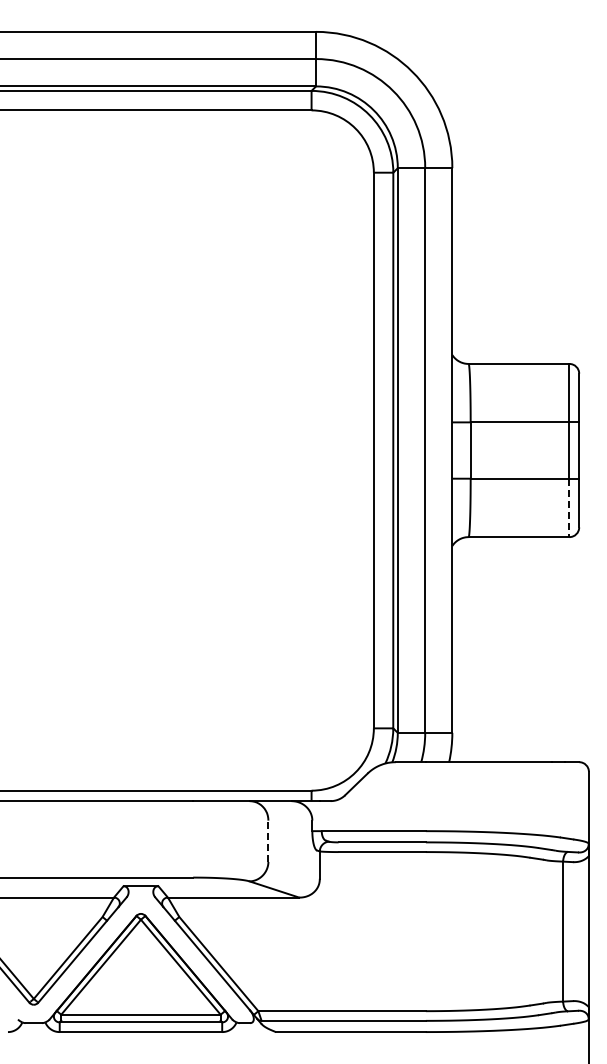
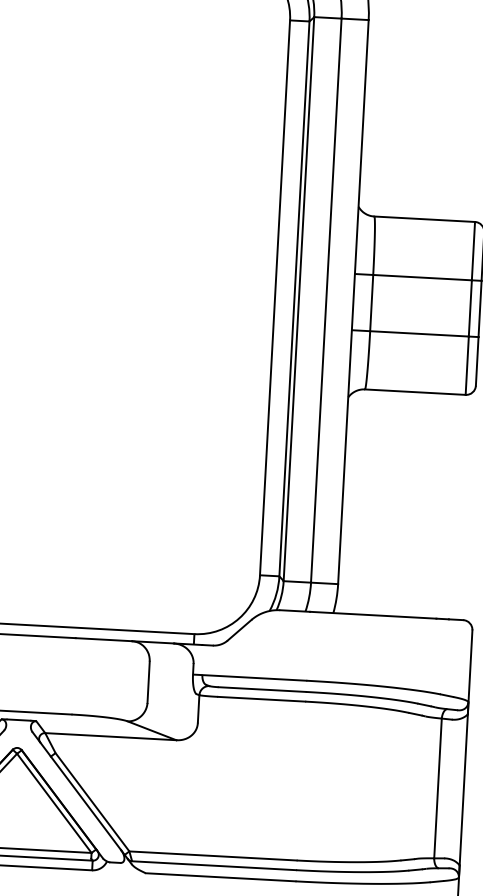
line: (569, 508) -> (467, 366), dashed -> solid
line: (268, 841) -> (148, 682), dashed -> solid

